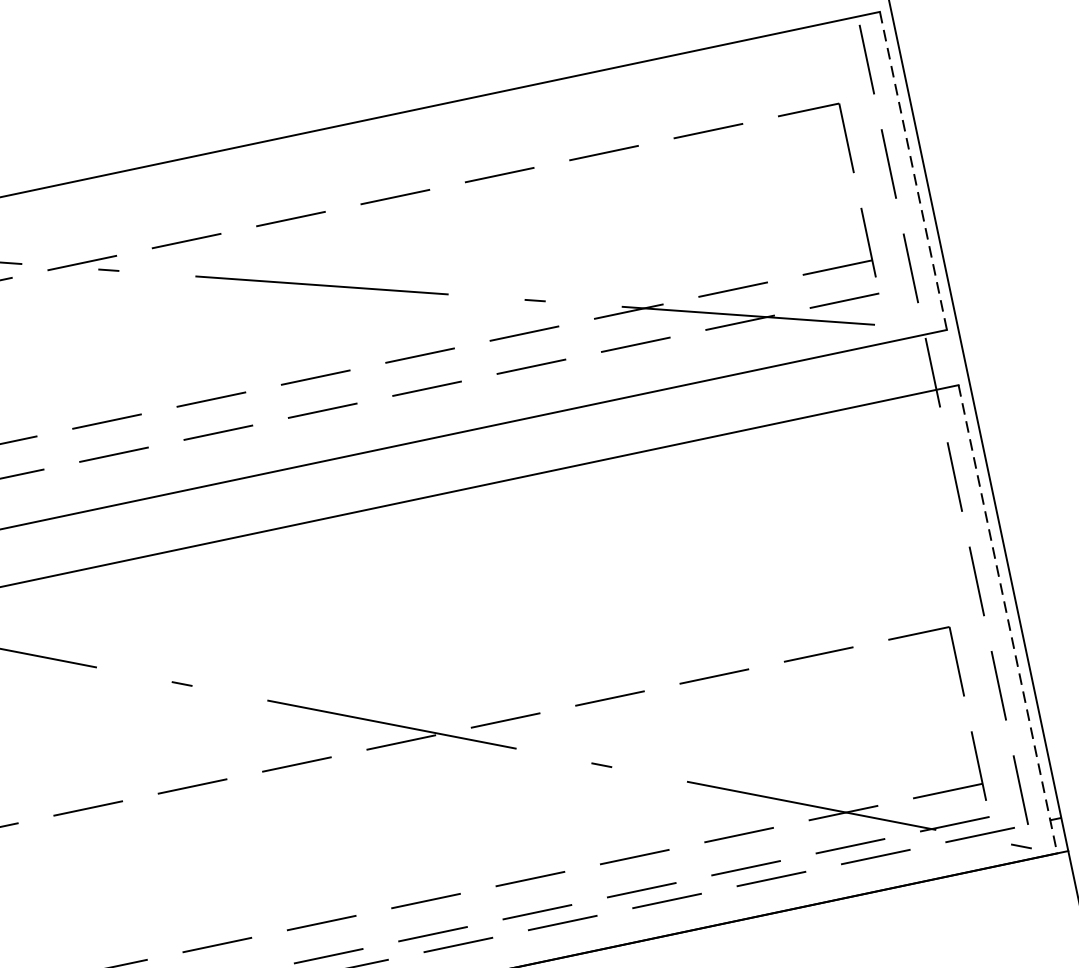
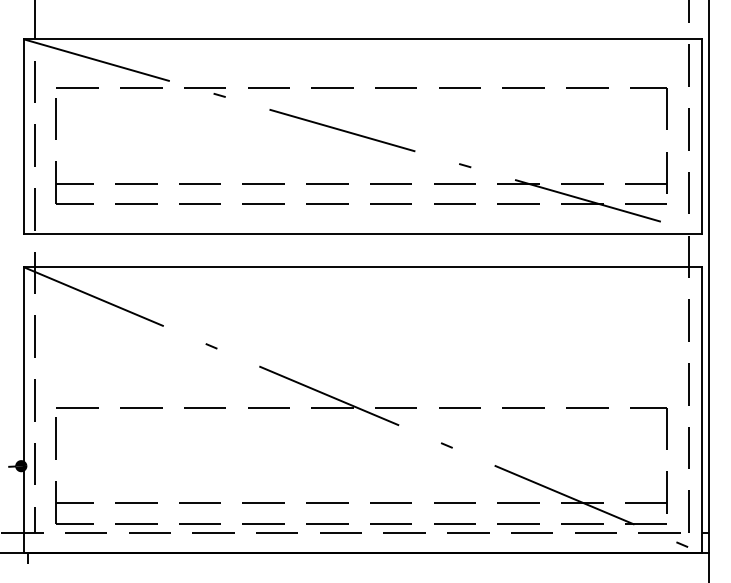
line: (913, 170) -> (702, 136), dashed -> solid
line: (1008, 619) -> (702, 410), dashed -> solid

